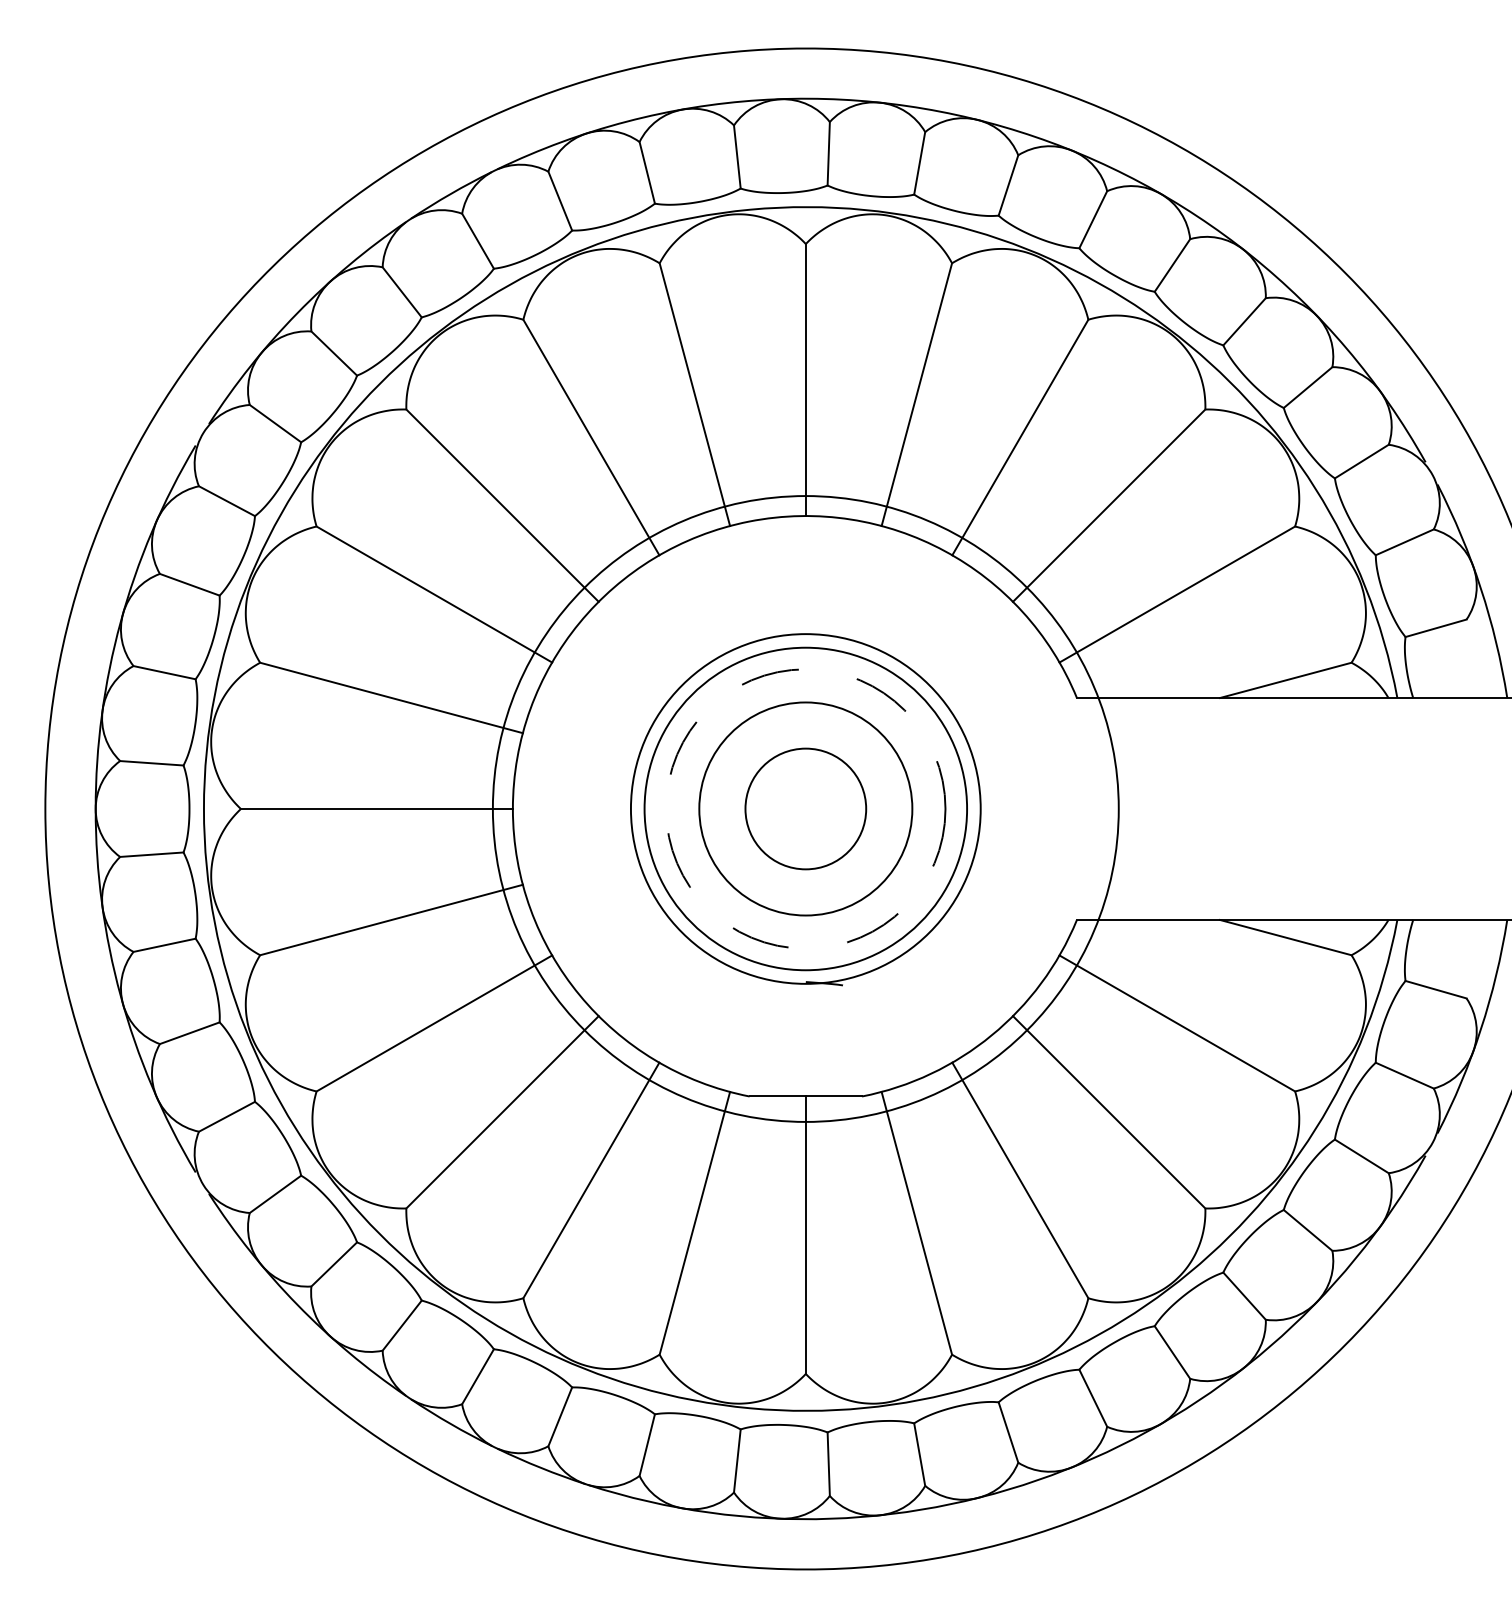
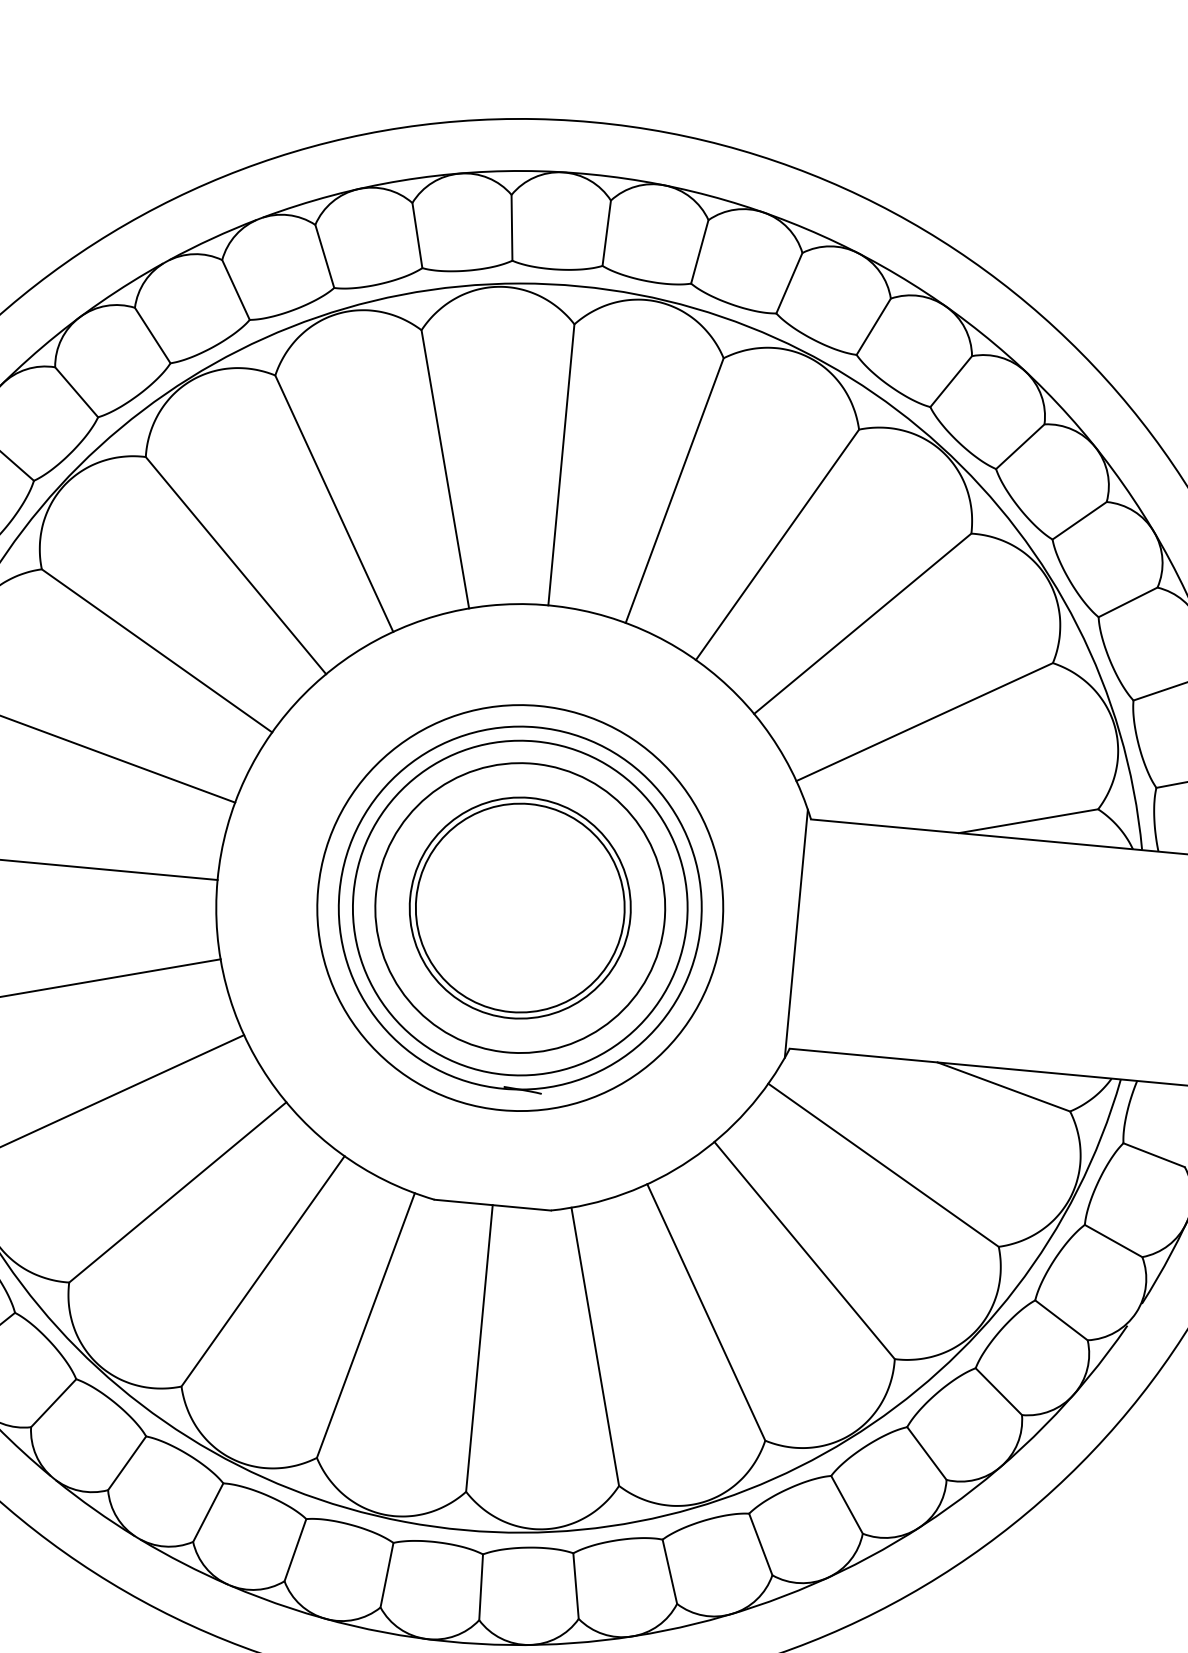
circle: (805, 808) -> (519, 907), dashed -> solid
circle: (805, 808) -> (519, 907), size x0.62
circle: (805, 808) -> (519, 907), size x1.67
line: (1073, 808) -> (796, 933), added

